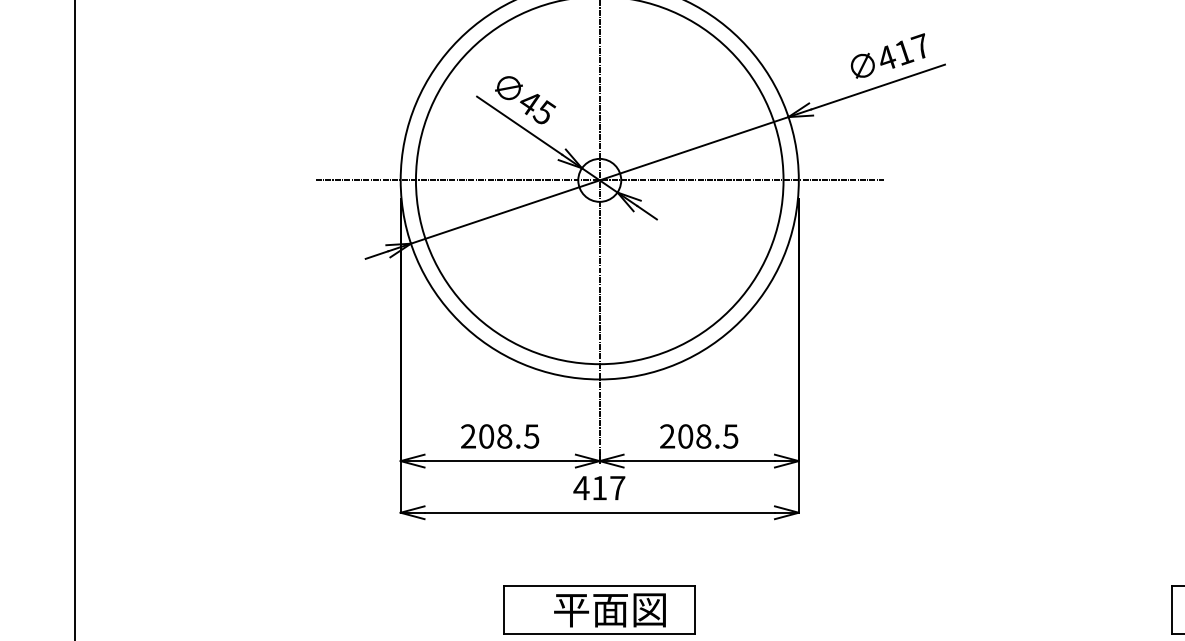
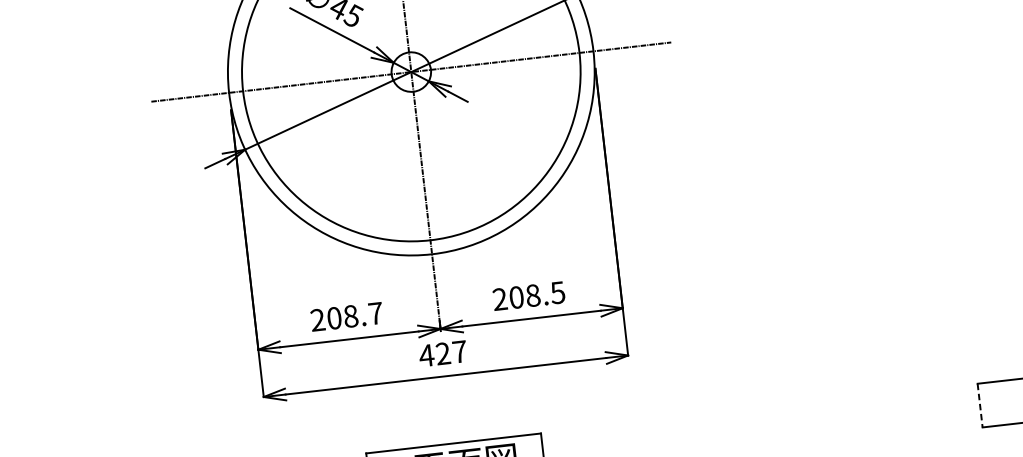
text: (531, 436) -> (375, 313), 208.5 -> 208.7
text: (599, 487) -> (443, 353), 417 -> 427
line: (1172, 610) -> (980, 405), solid -> dashed

